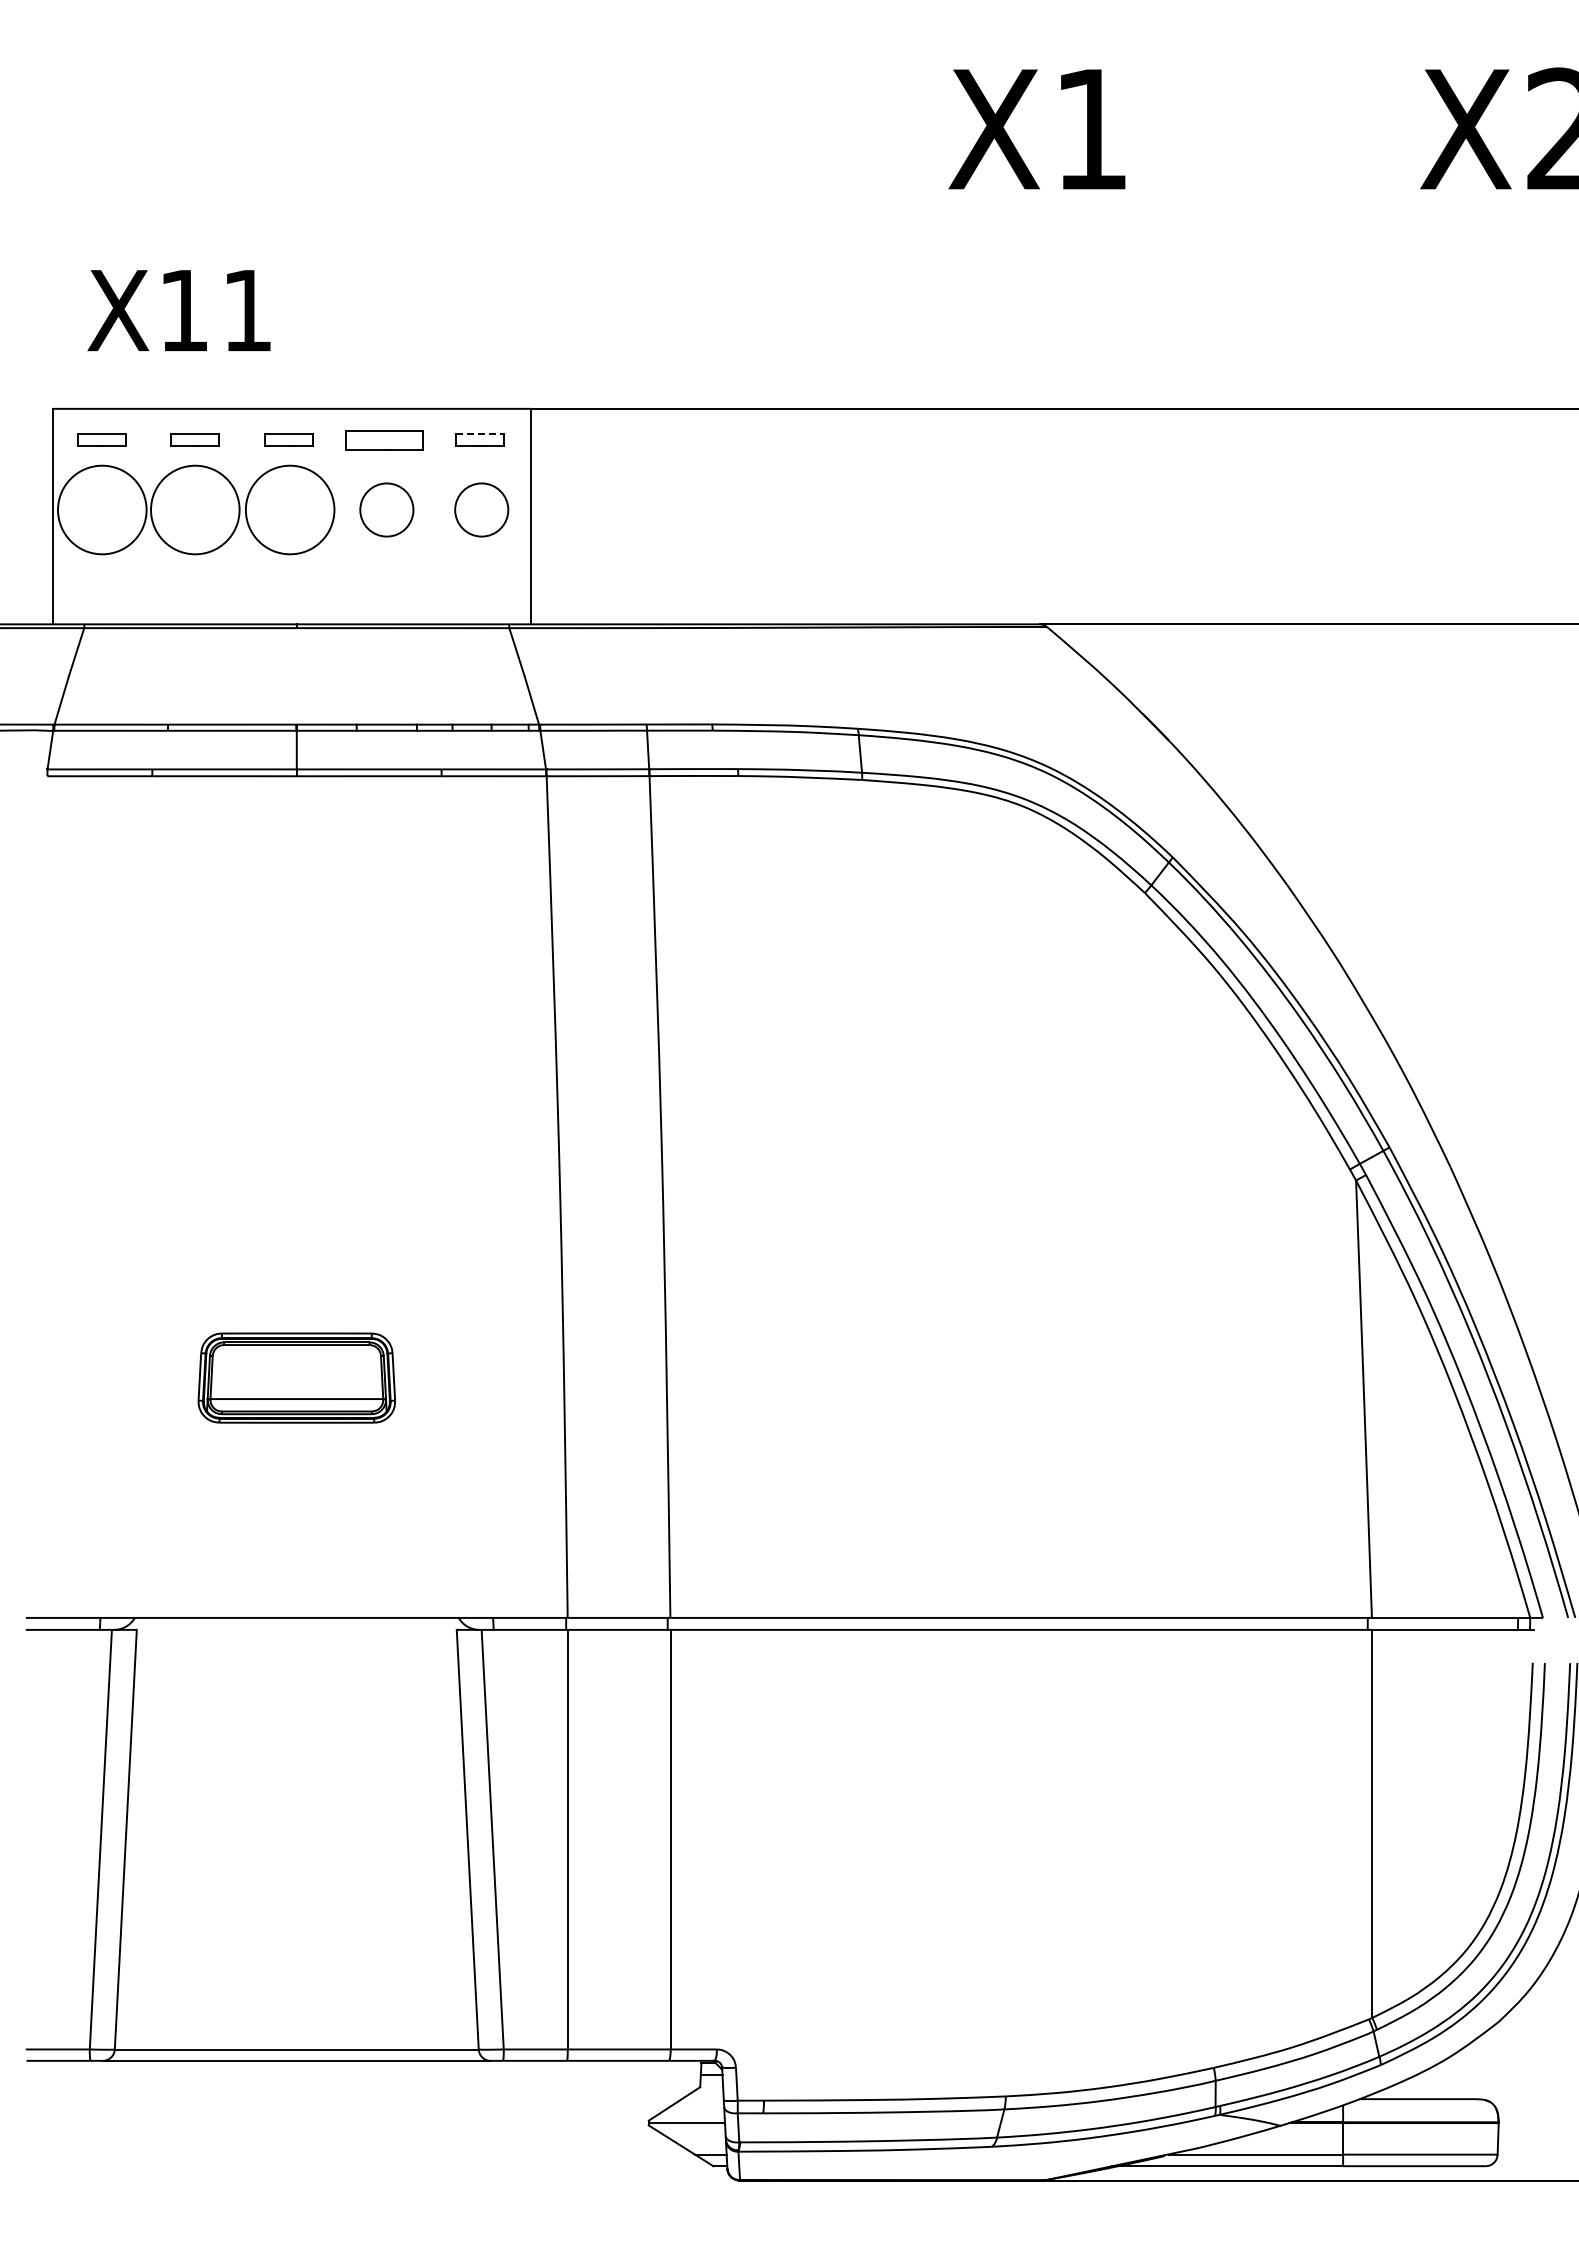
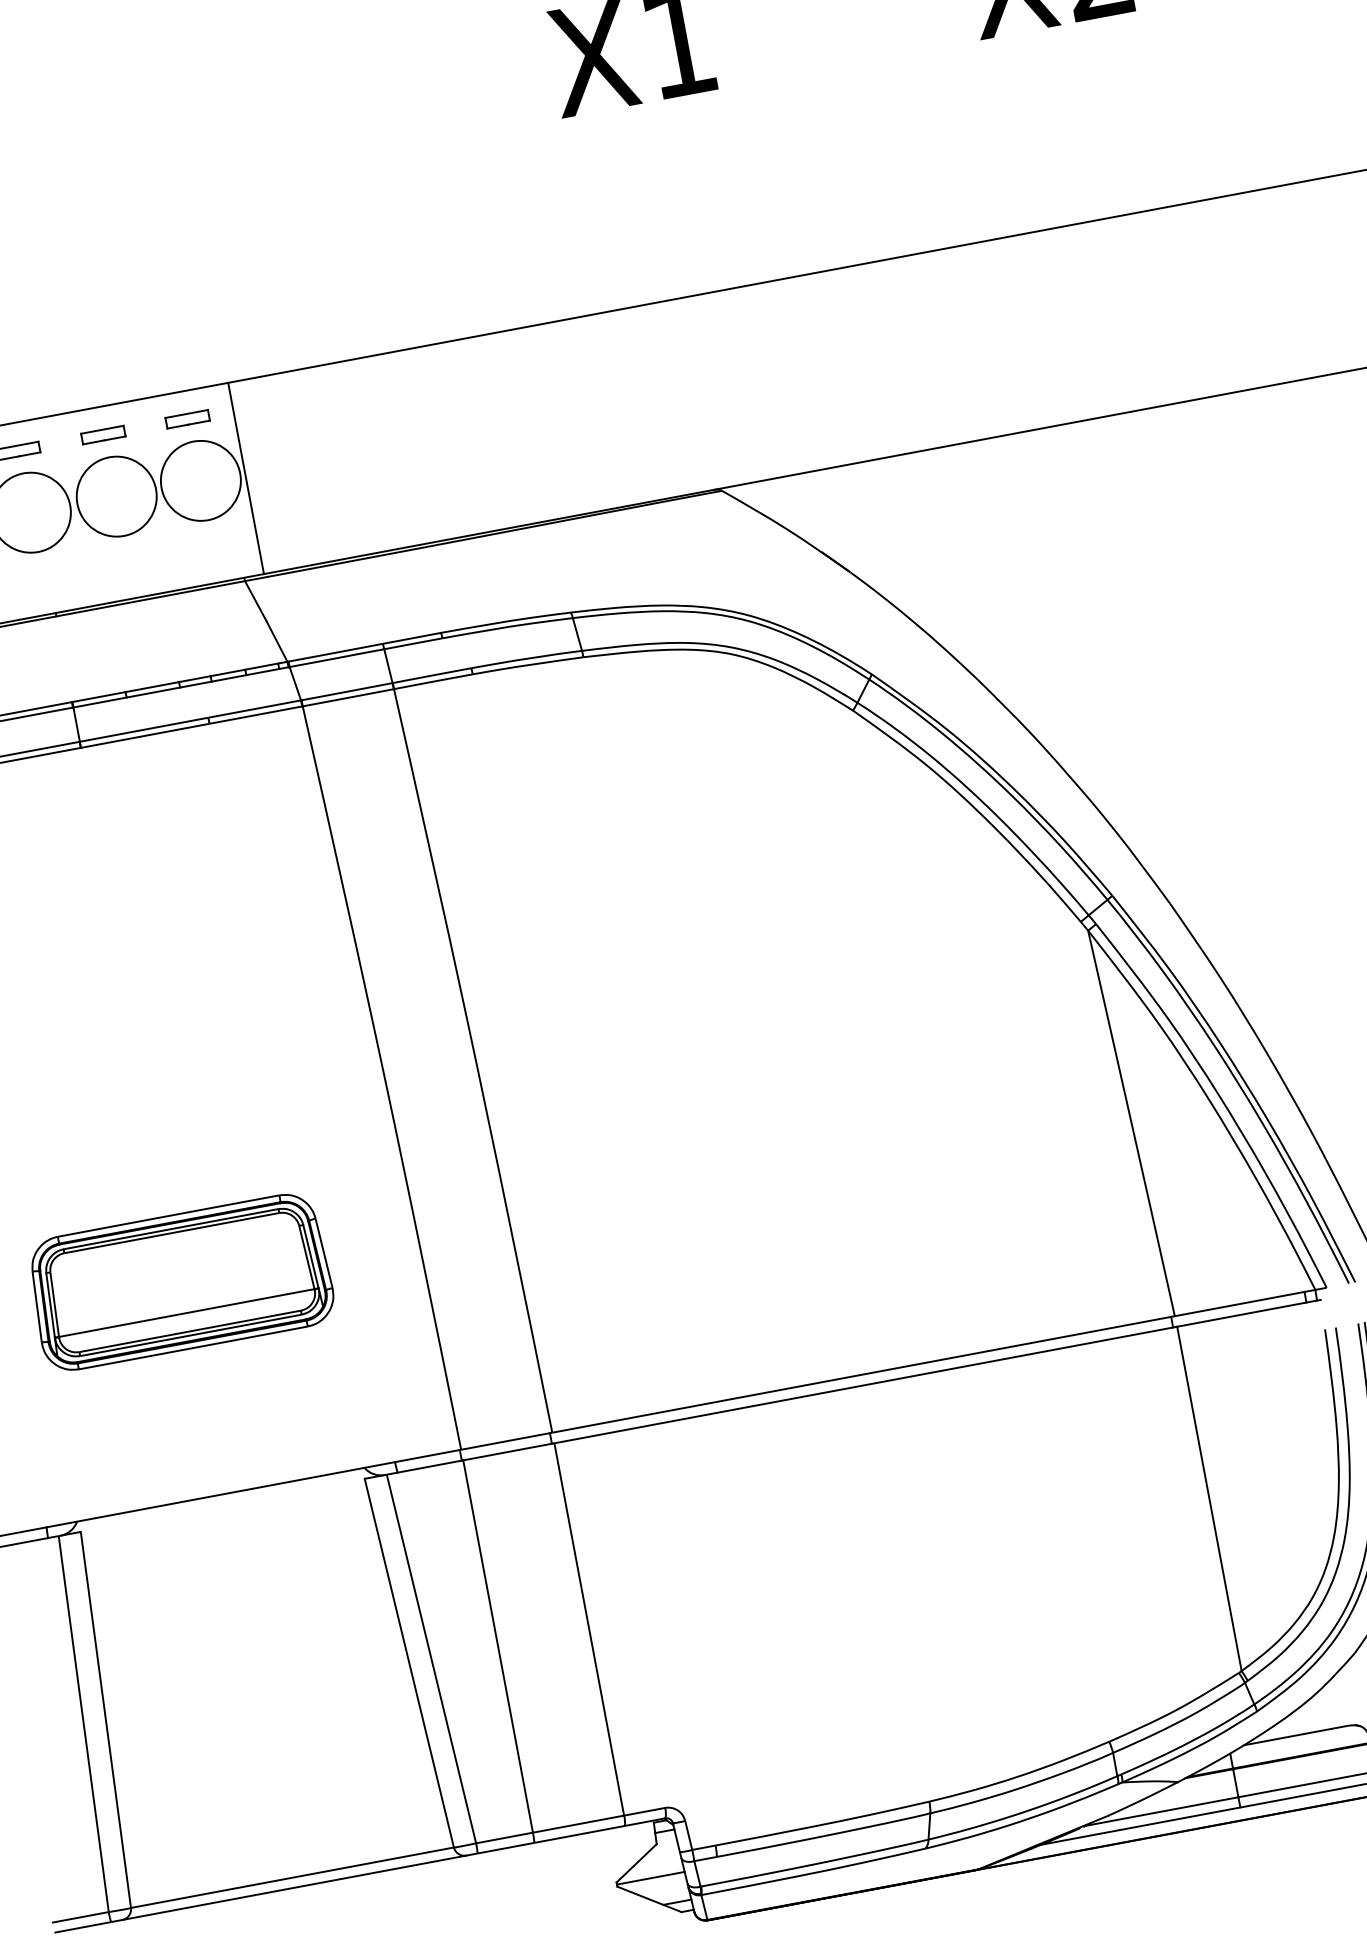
line: (479, 434) -> (186, 414), dashed -> solid
part: (384, 439) -> (102, 434), size x0.62
circle: (386, 509) -> (116, 496), size x1.67
circle: (481, 509) -> (200, 480), size x1.67
part: (296, 1377) -> (180, 1281), size x1.67

